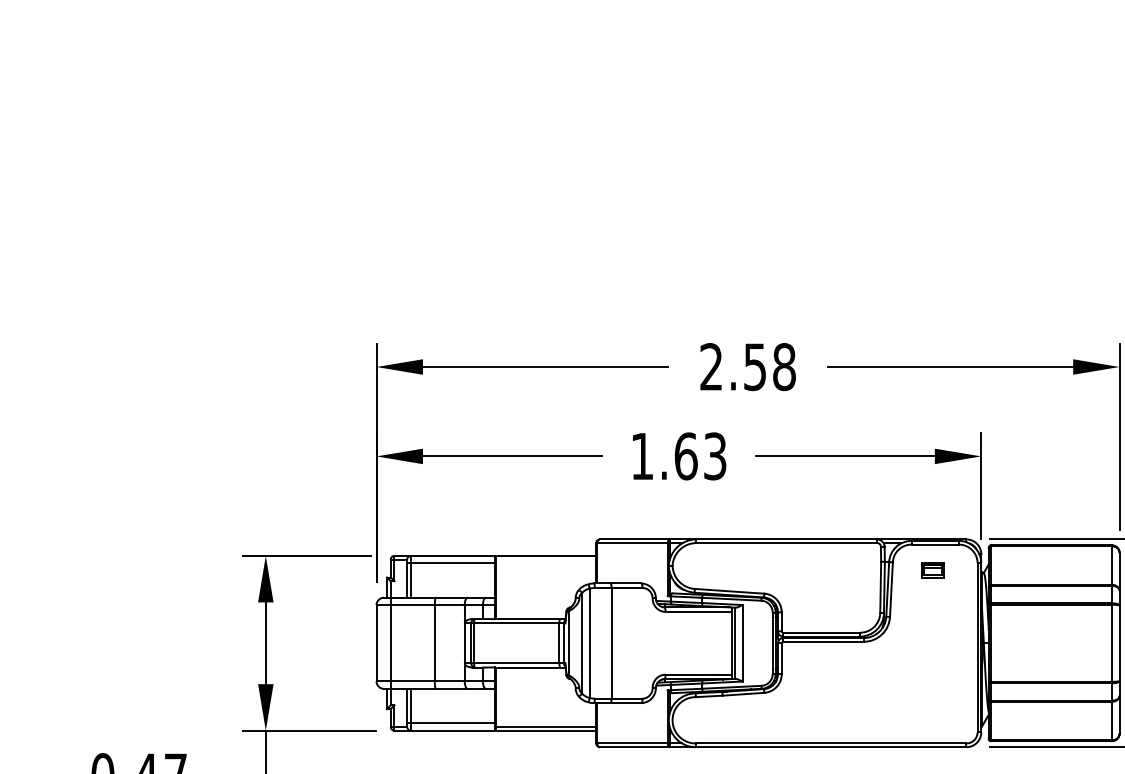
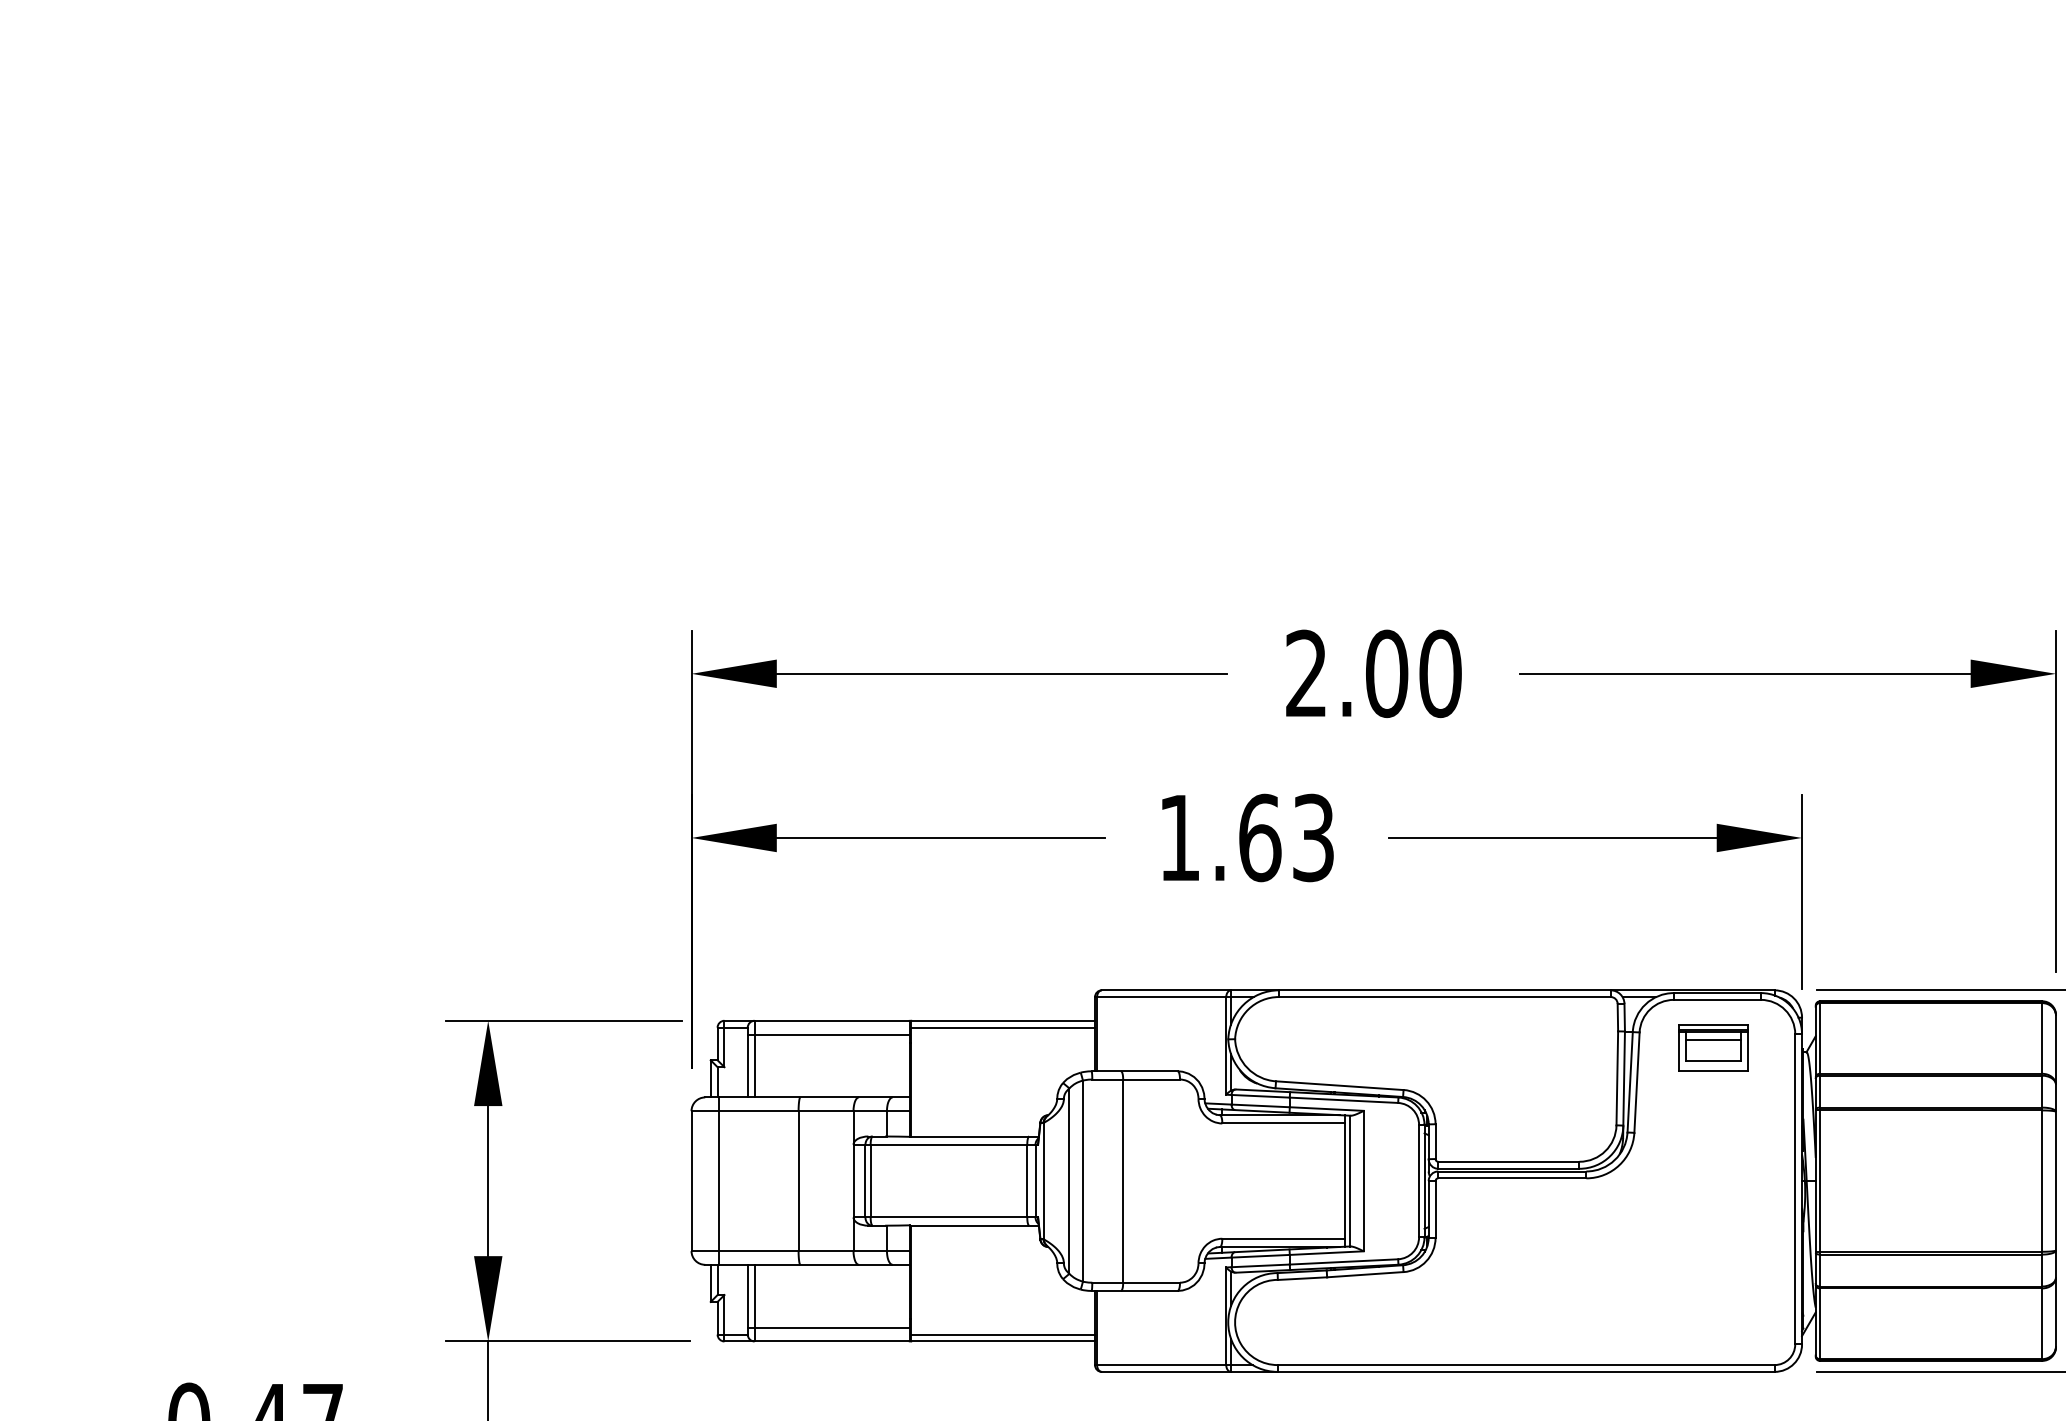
text: (769, 367) -> (1413, 674), 2.58 -> 2.00
line: (546, 559) -> (1003, 1027), added
part: (932, 570) -> (1712, 1047), size x1.67

